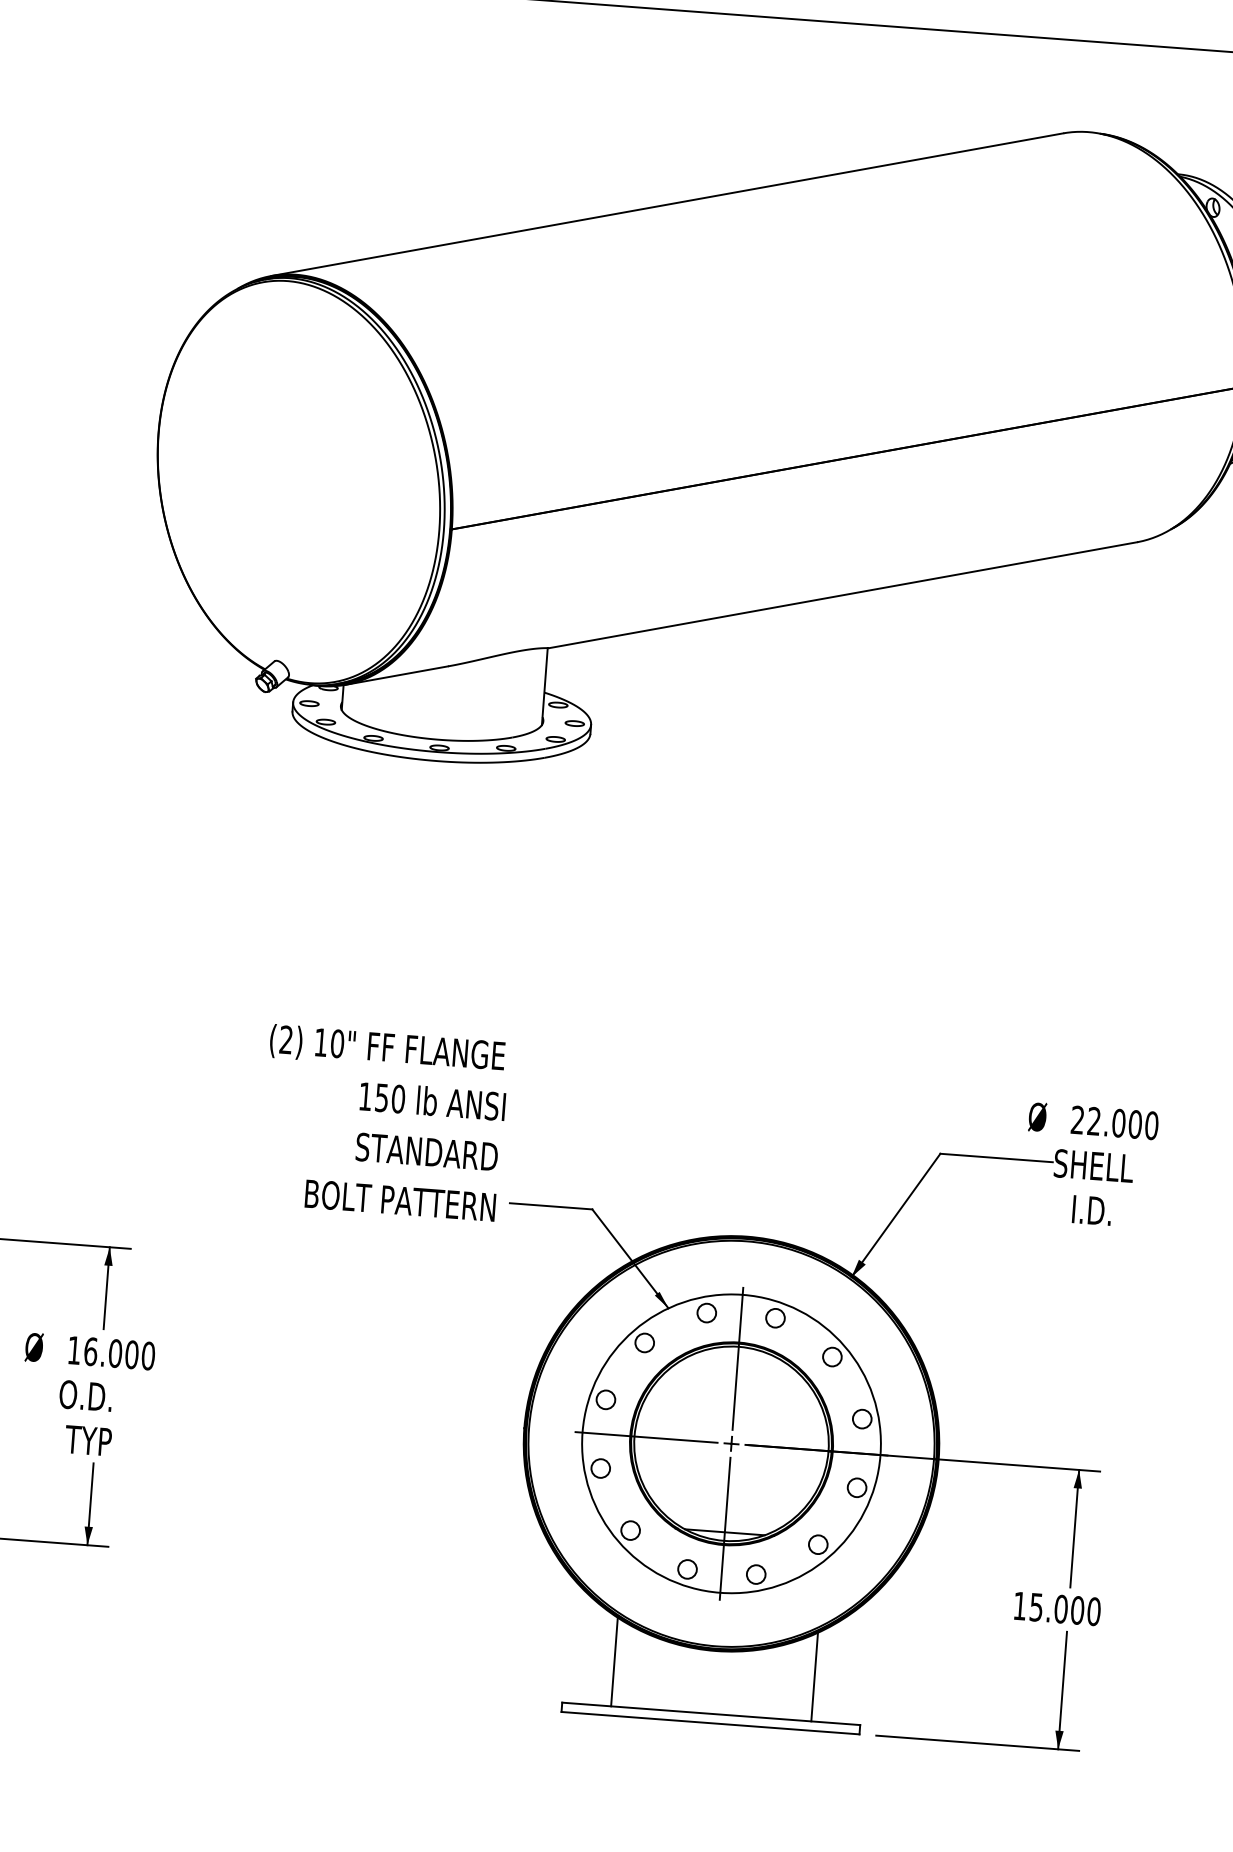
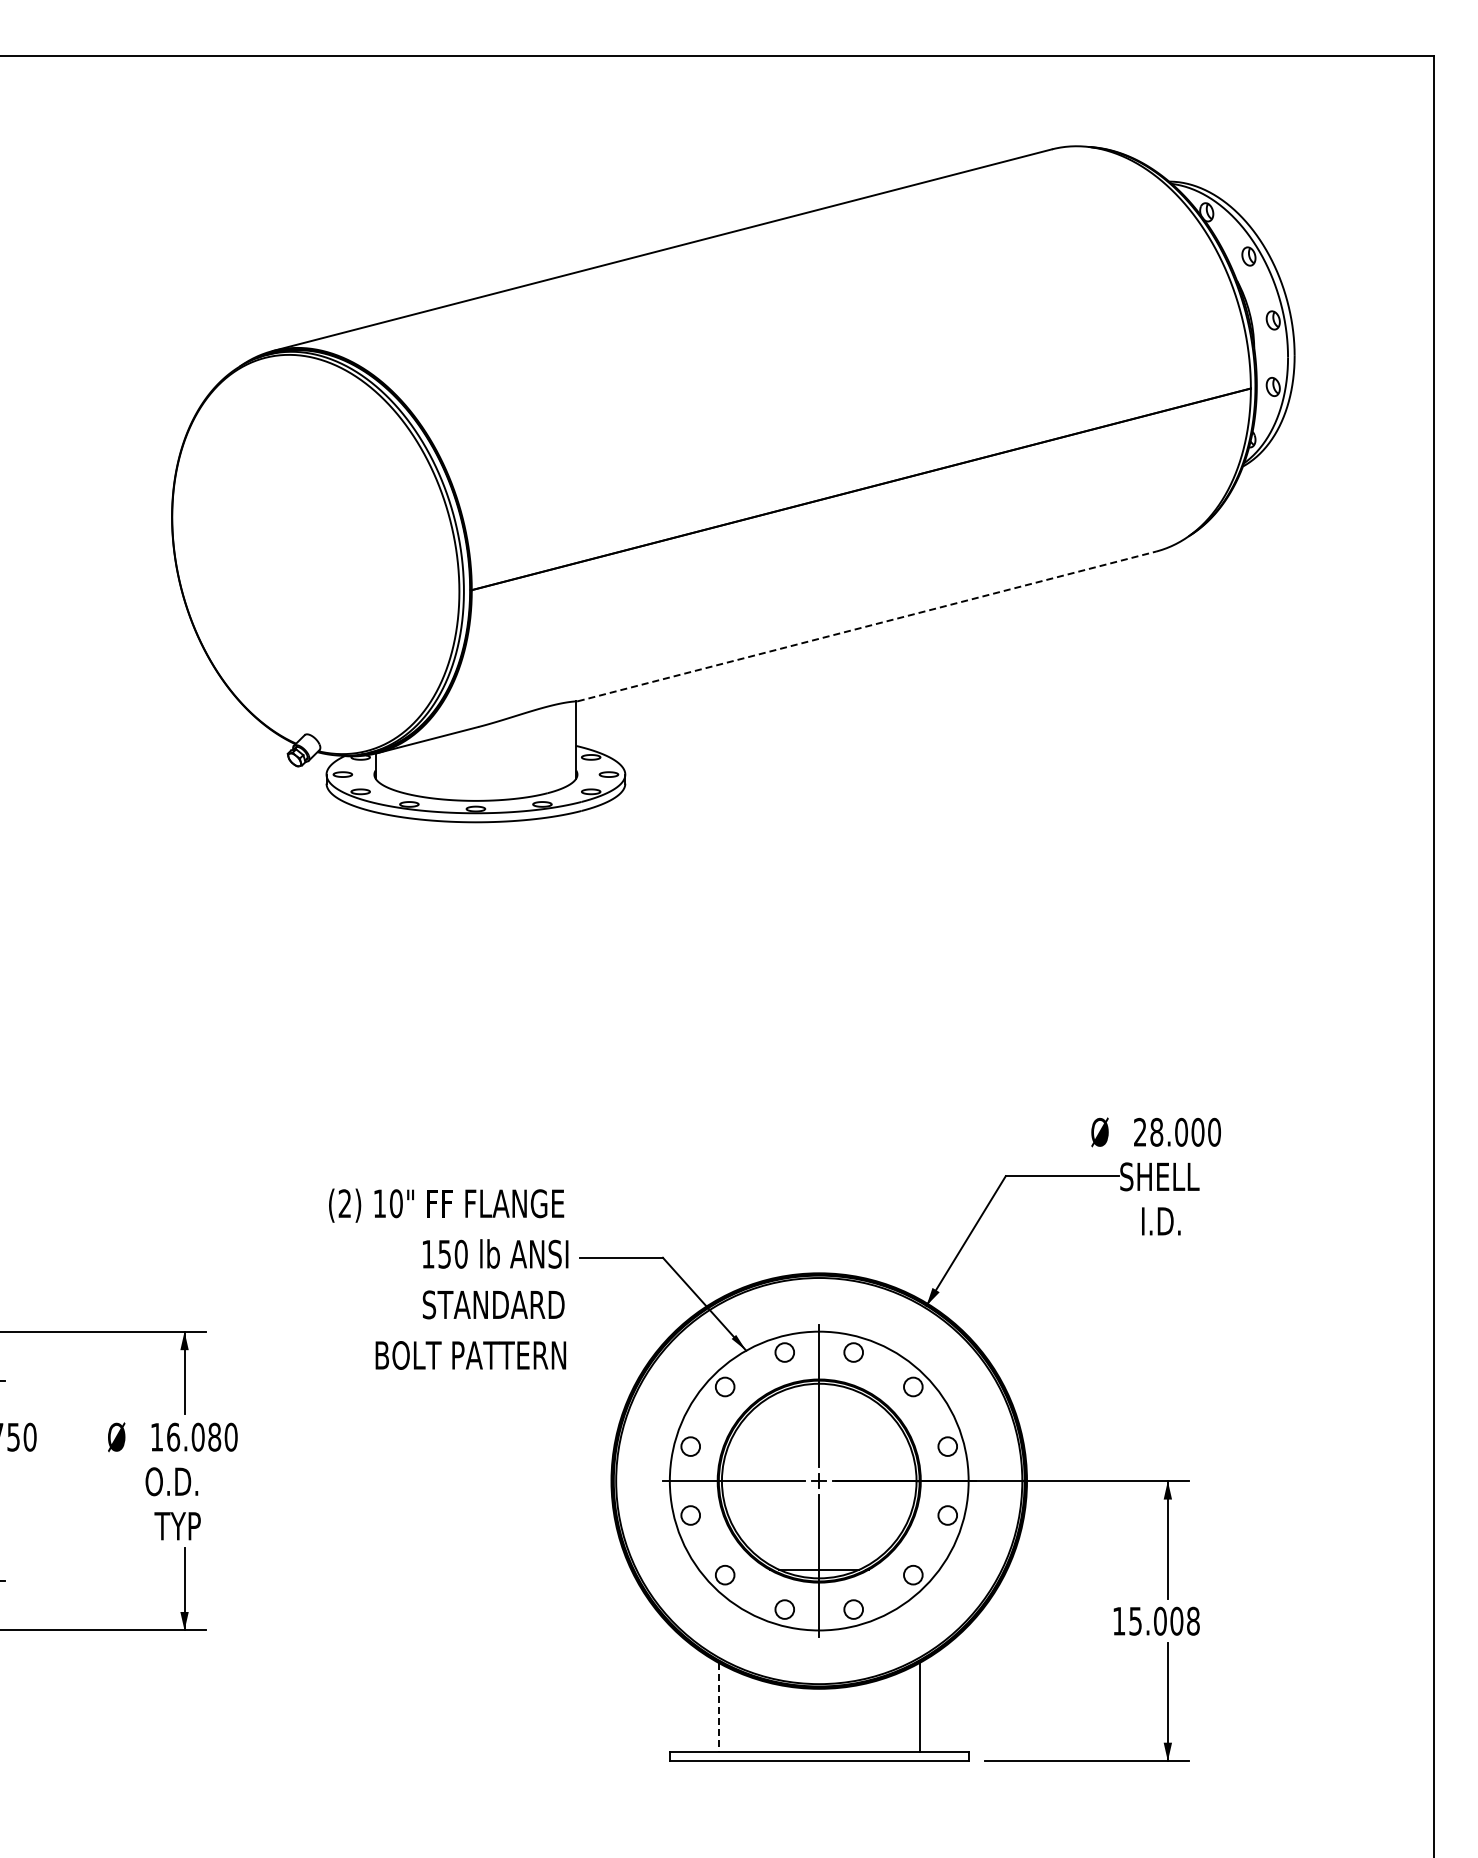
line: (842, 595) -> (866, 626), solid -> dashed
text: (1093, 1121) -> (1156, 1132), 22.000 -> 28.000
text: (383, 1122) -> (448, 1278), moved
text: (131, 1355) -> (214, 1437), 16.000 -> 16.080
text: (1094, 1611) -> (1193, 1621), 15.000 -> 15.008
line: (614, 1662) -> (718, 1707), solid -> dashed

